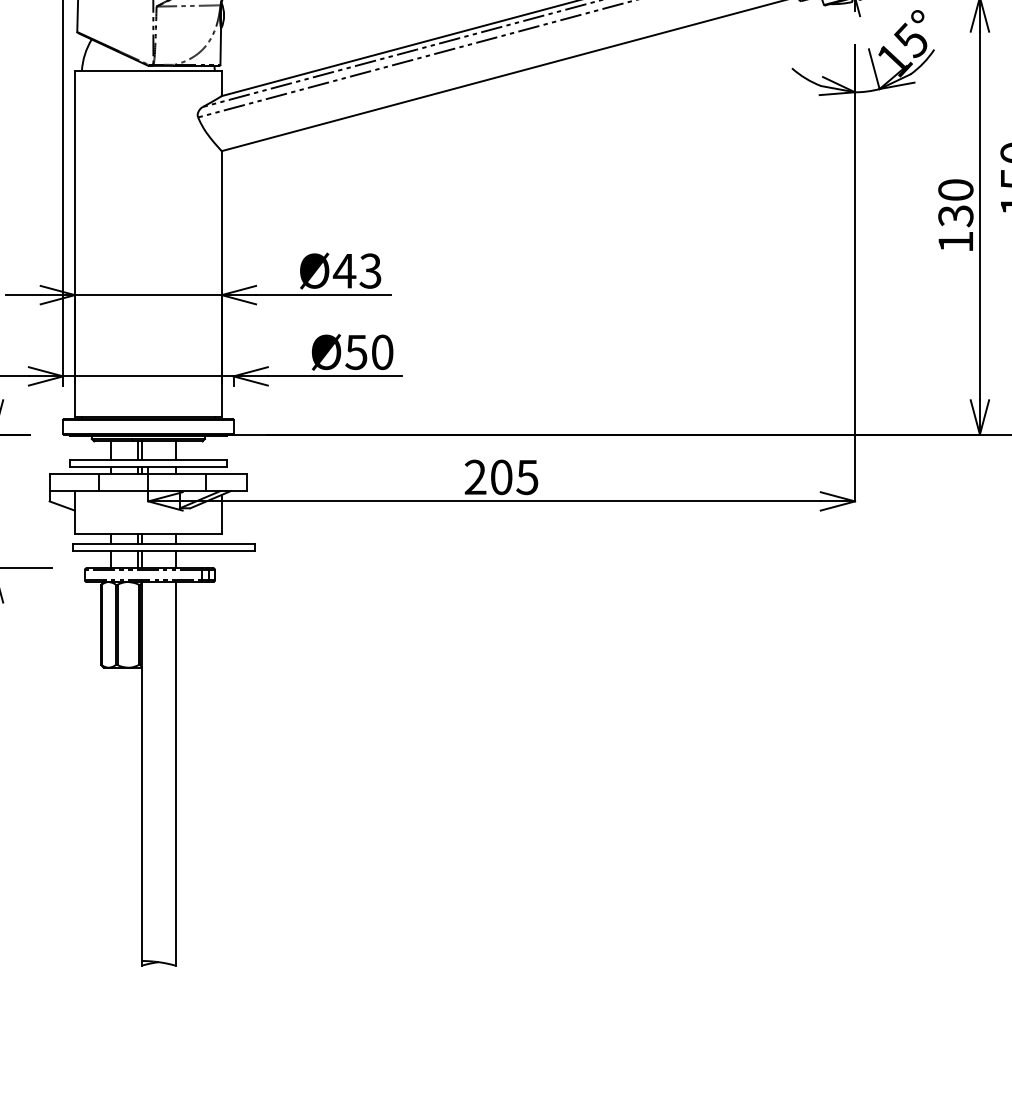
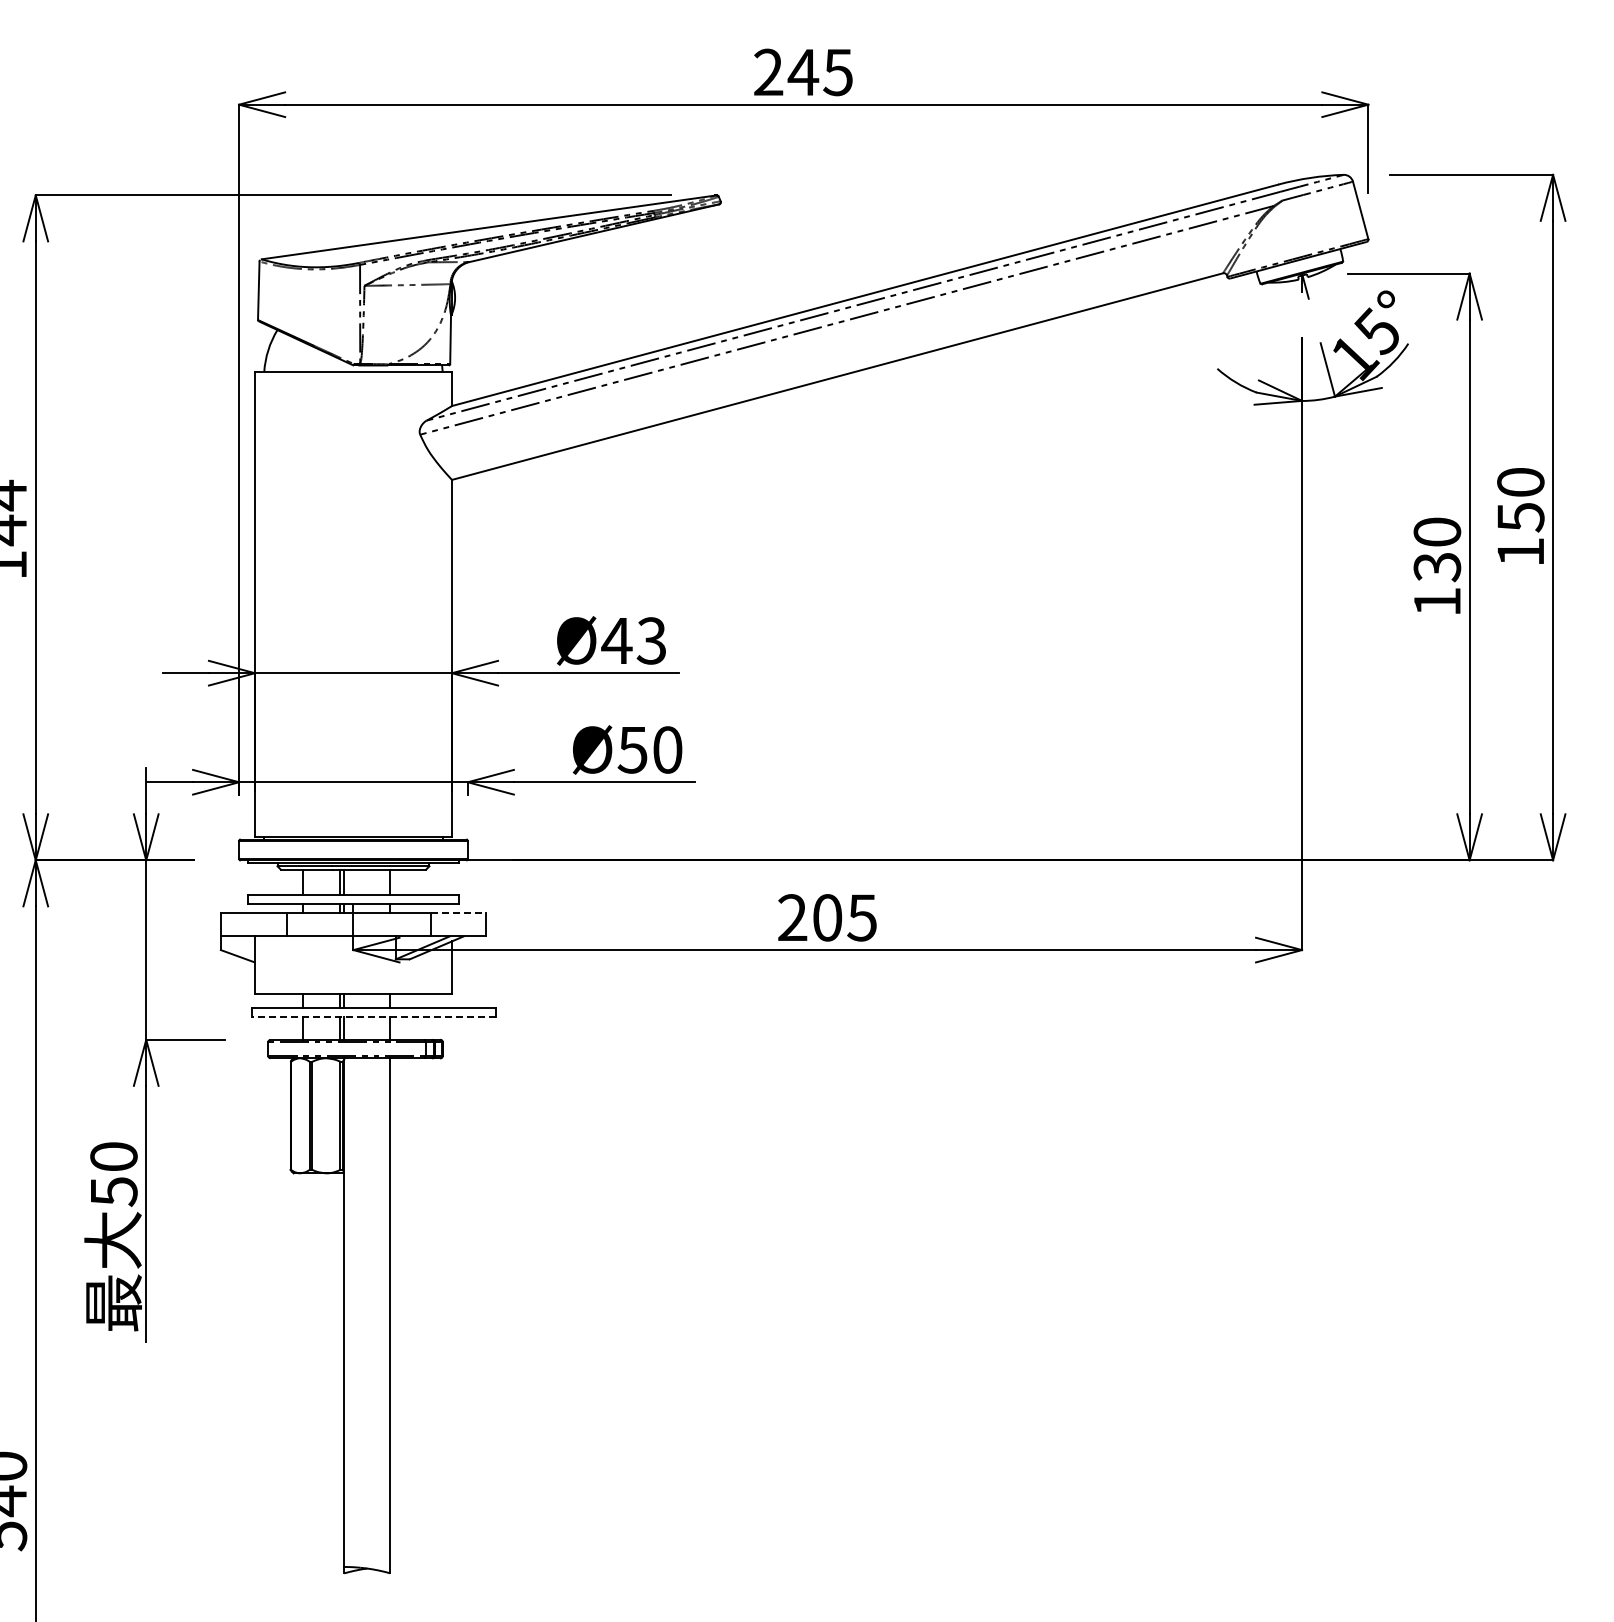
line: (226, 474) -> (458, 913), solid -> dashed
line: (164, 550) -> (374, 1016), solid -> dashed

